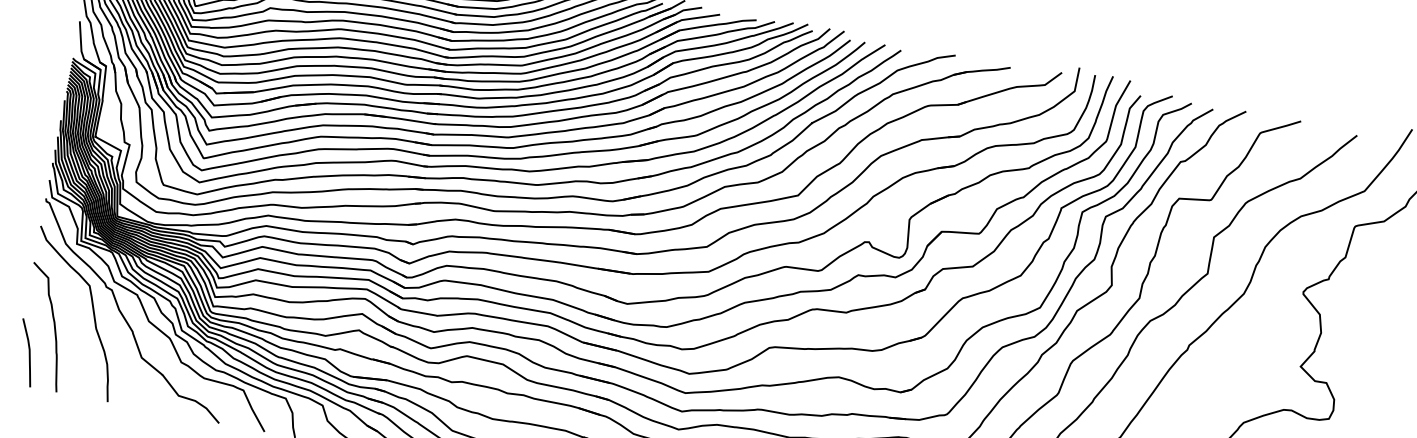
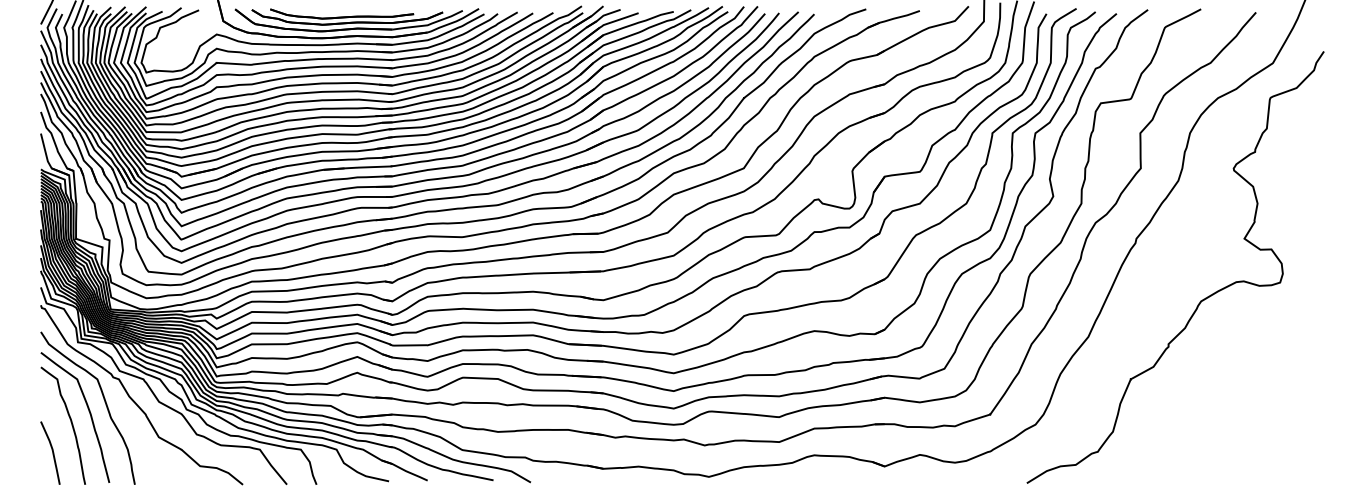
curve: (74, 317) -> (88, 411), added

